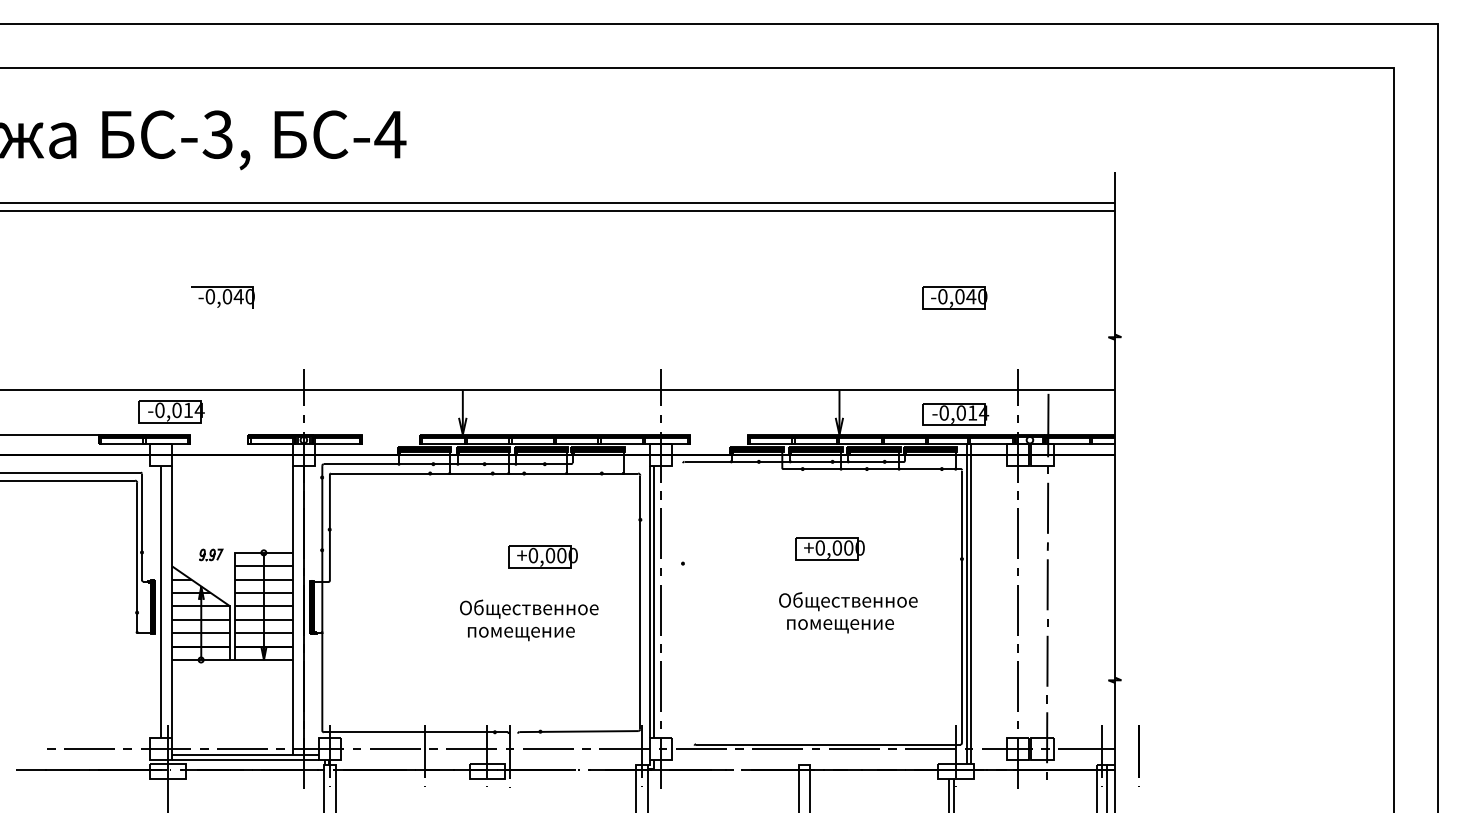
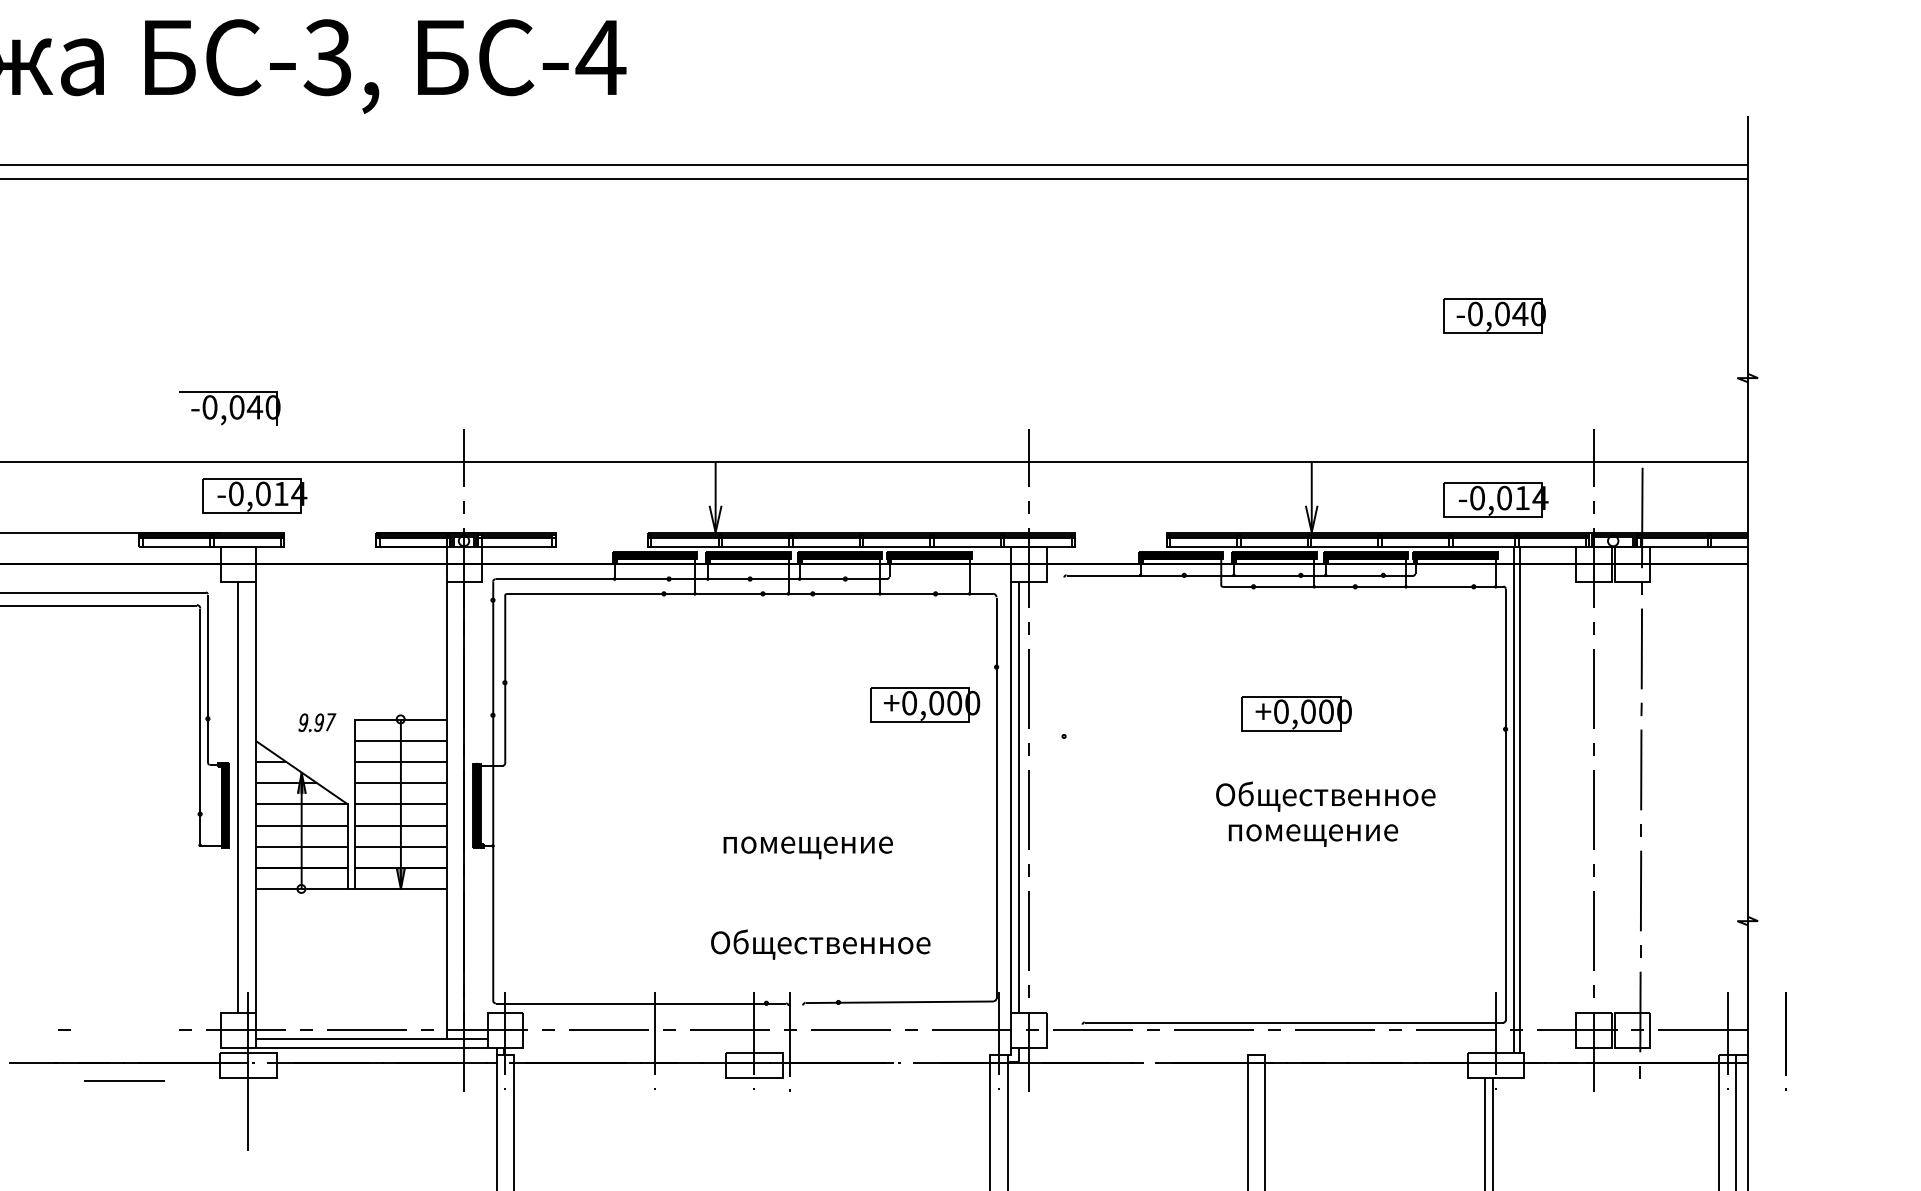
part: (222, 297) -> (229, 408), moved
part: (542, 556) -> (924, 704), moved
text: (529, 608) -> (821, 943), moved
line: (89, 748) -> (124, 1079), moved

